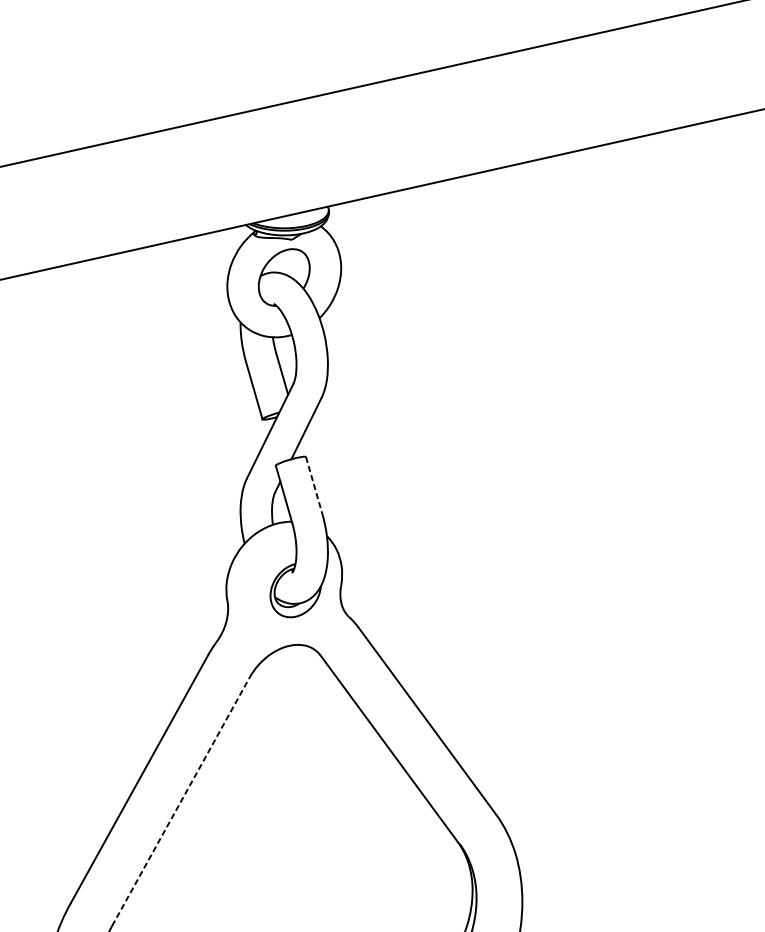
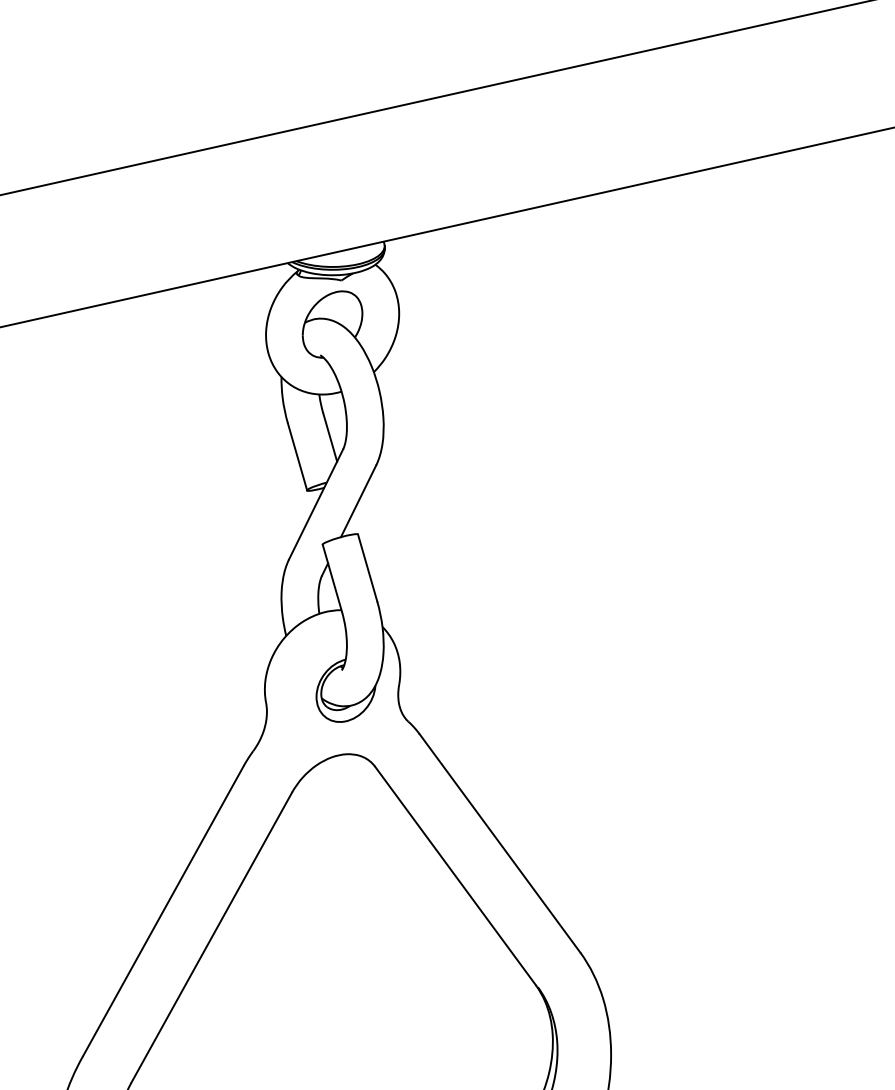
line: (314, 486) -> (367, 568), dashed -> solid
line: (180, 801) -> (211, 937), dashed -> solid

